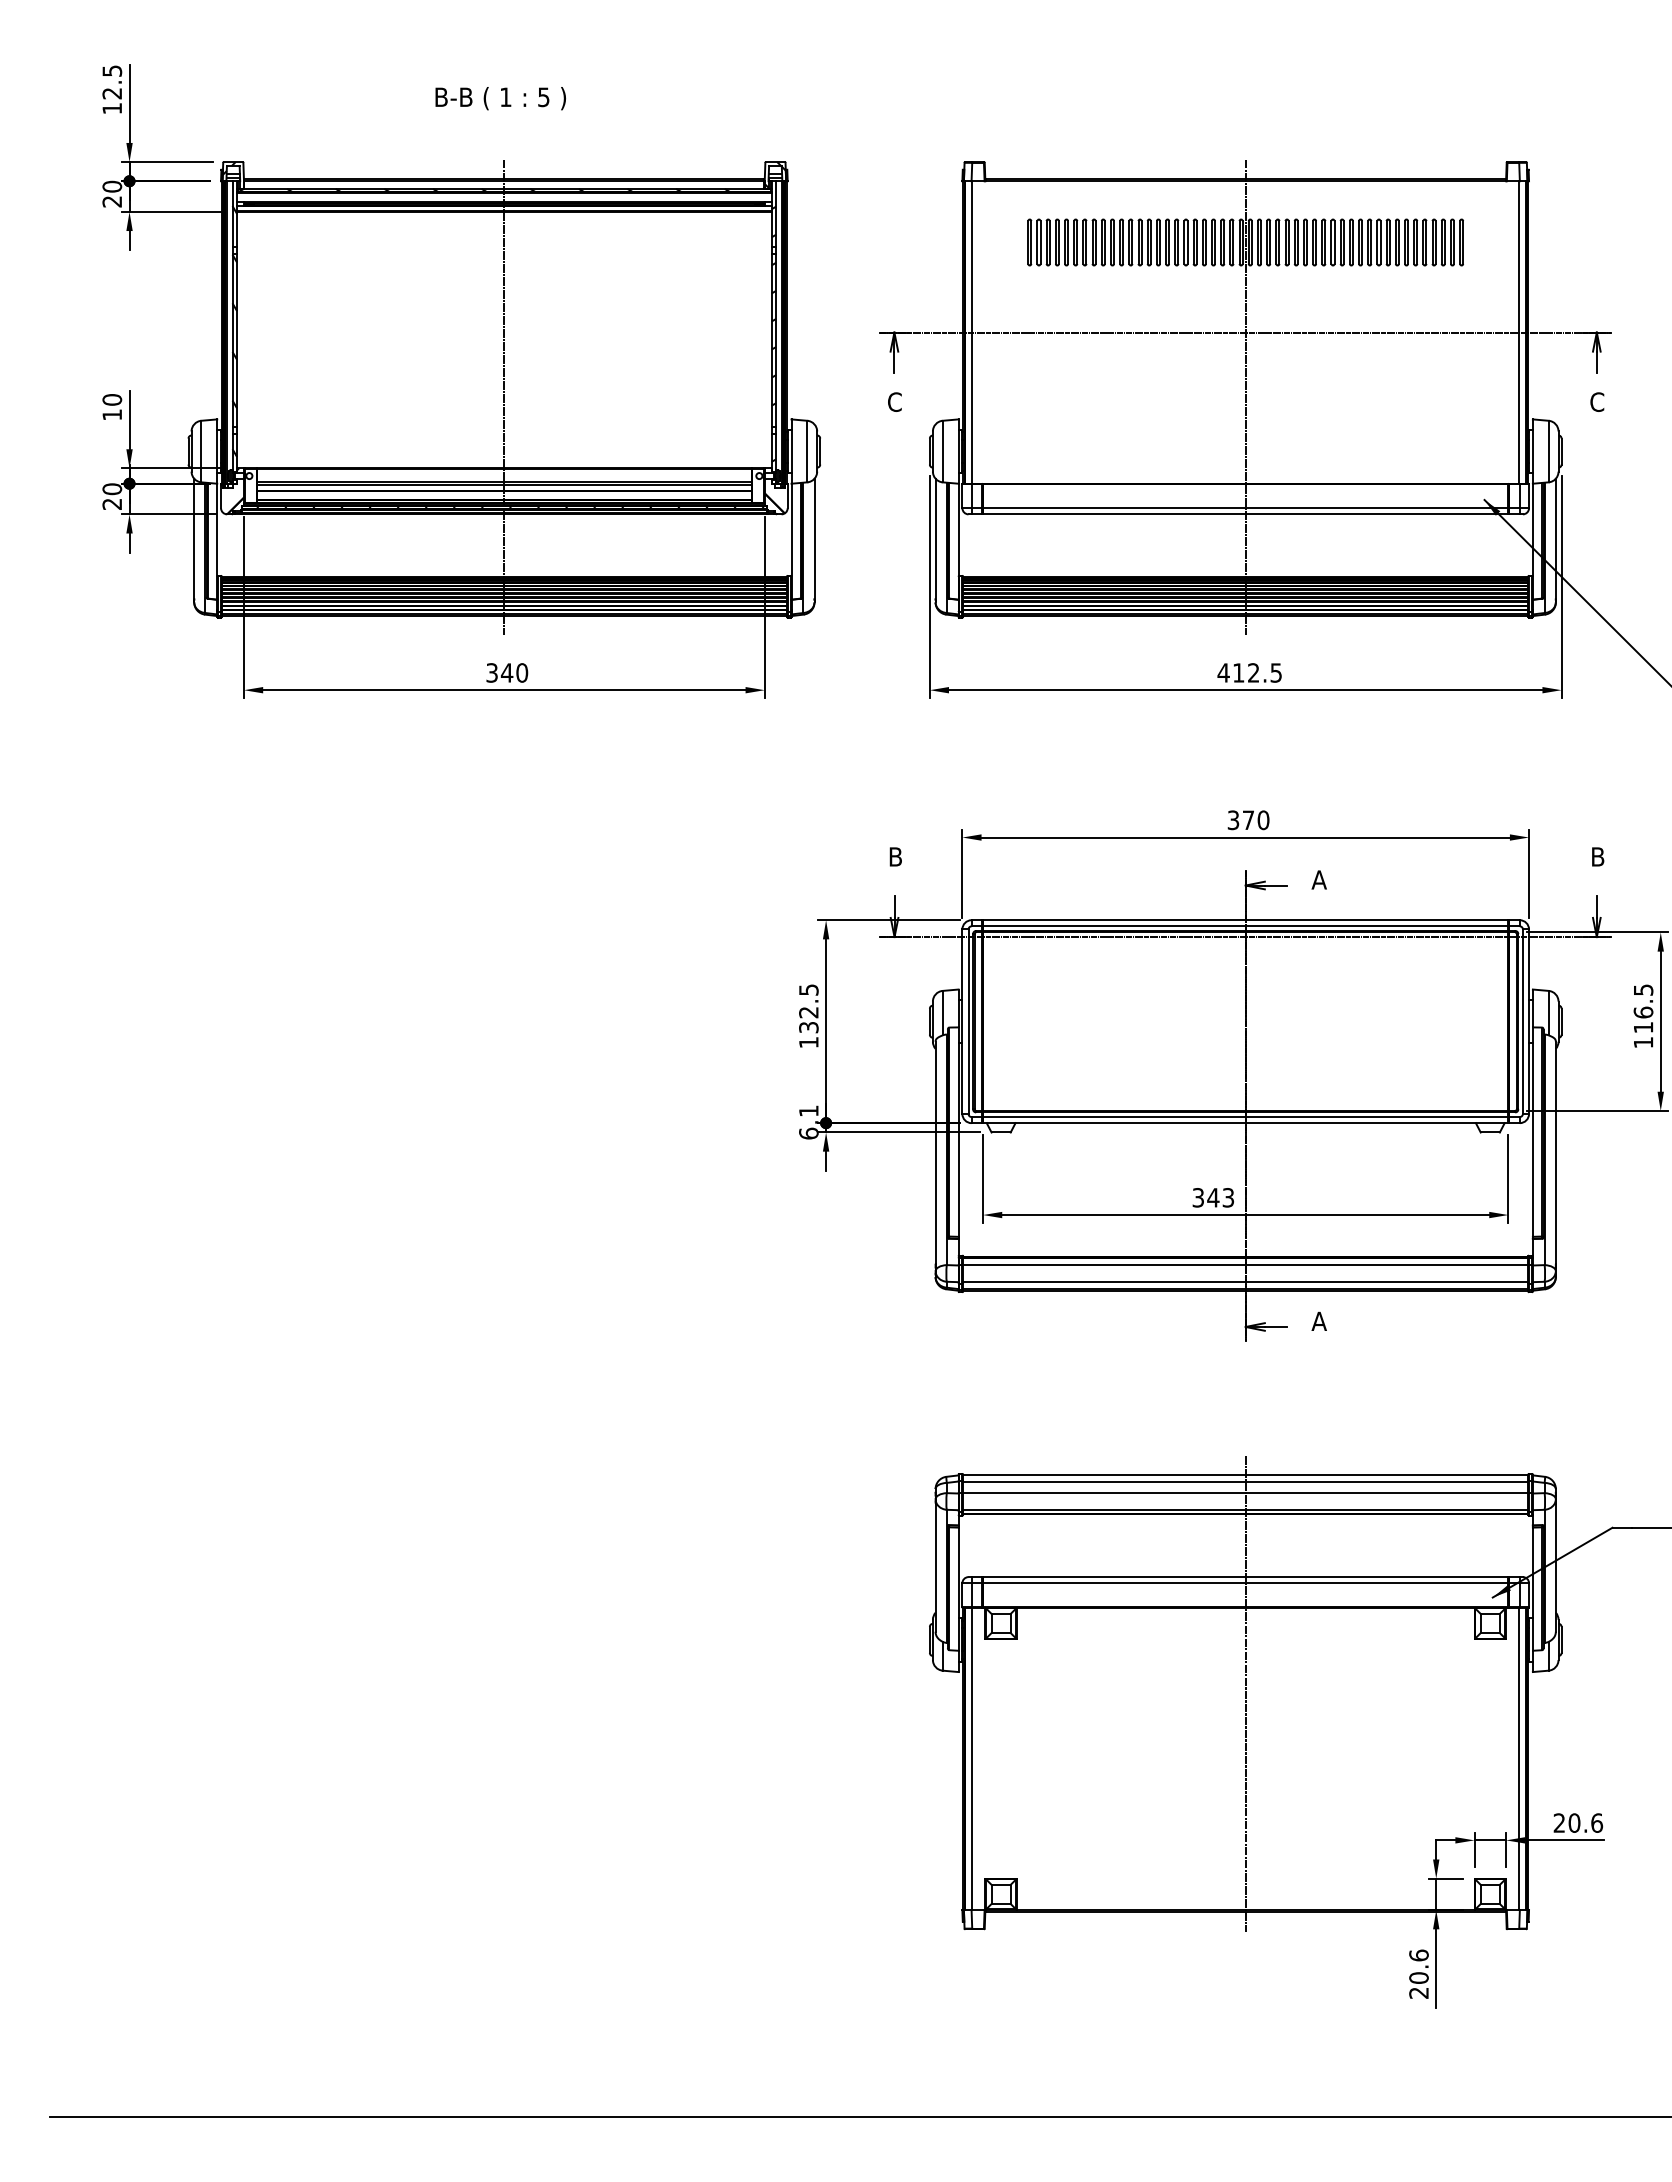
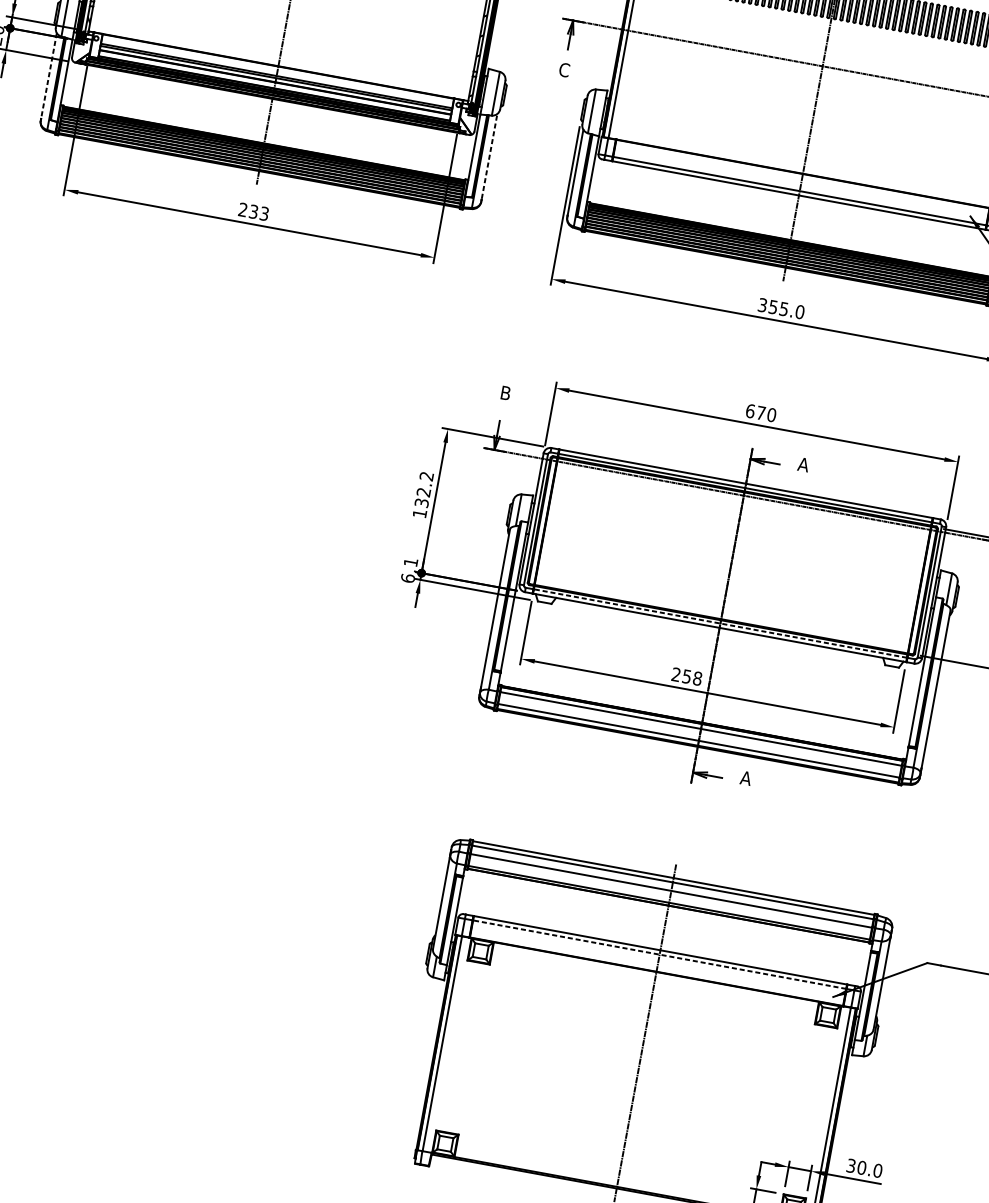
line: (194, 538) -> (49, 75), solid -> dashed
line: (814, 538) -> (489, 156), solid -> dashed
text: (507, 672) -> (254, 211), 340 -> 233
text: (1249, 672) -> (781, 308), 412.5 -> 355.0
text: (1233, 820) -> (750, 411), 370 -> 670
text: (808, 989) -> (426, 475), 132.5 -> 132.2
line: (1245, 1117) -> (720, 623), solid -> dashed
text: (1213, 1197) -> (687, 676), 343 -> 258
line: (1245, 1583) -> (659, 954), solid -> dashed
text: (1578, 1822) -> (864, 1167), 20.6 -> 30.0

